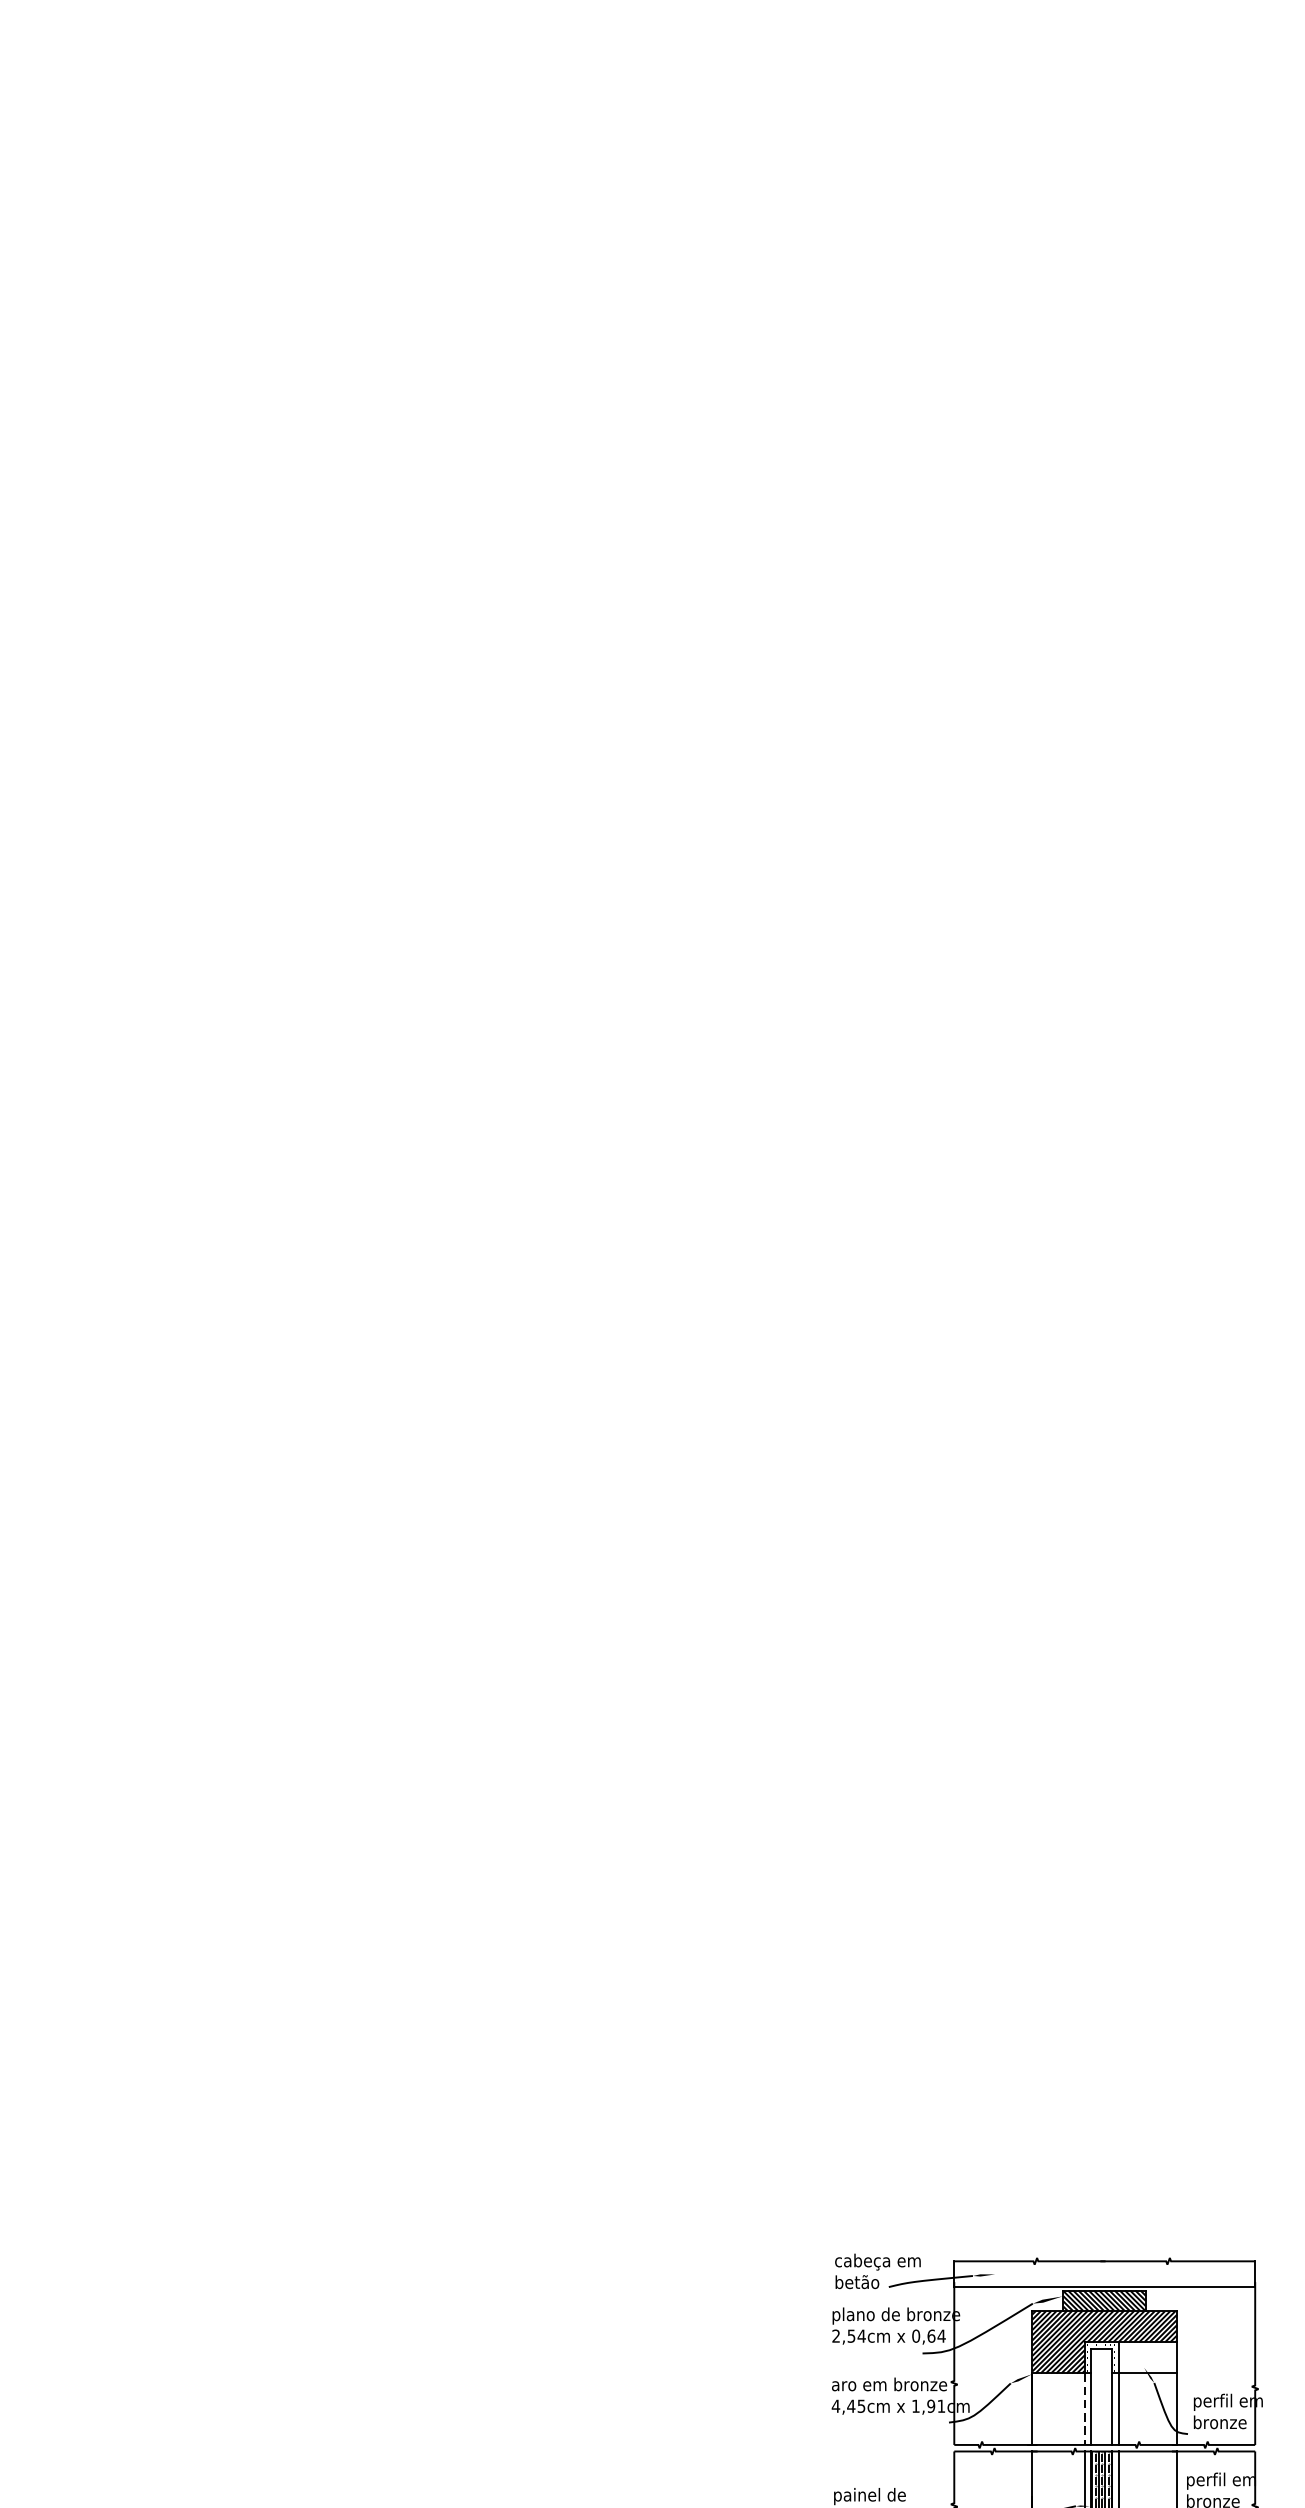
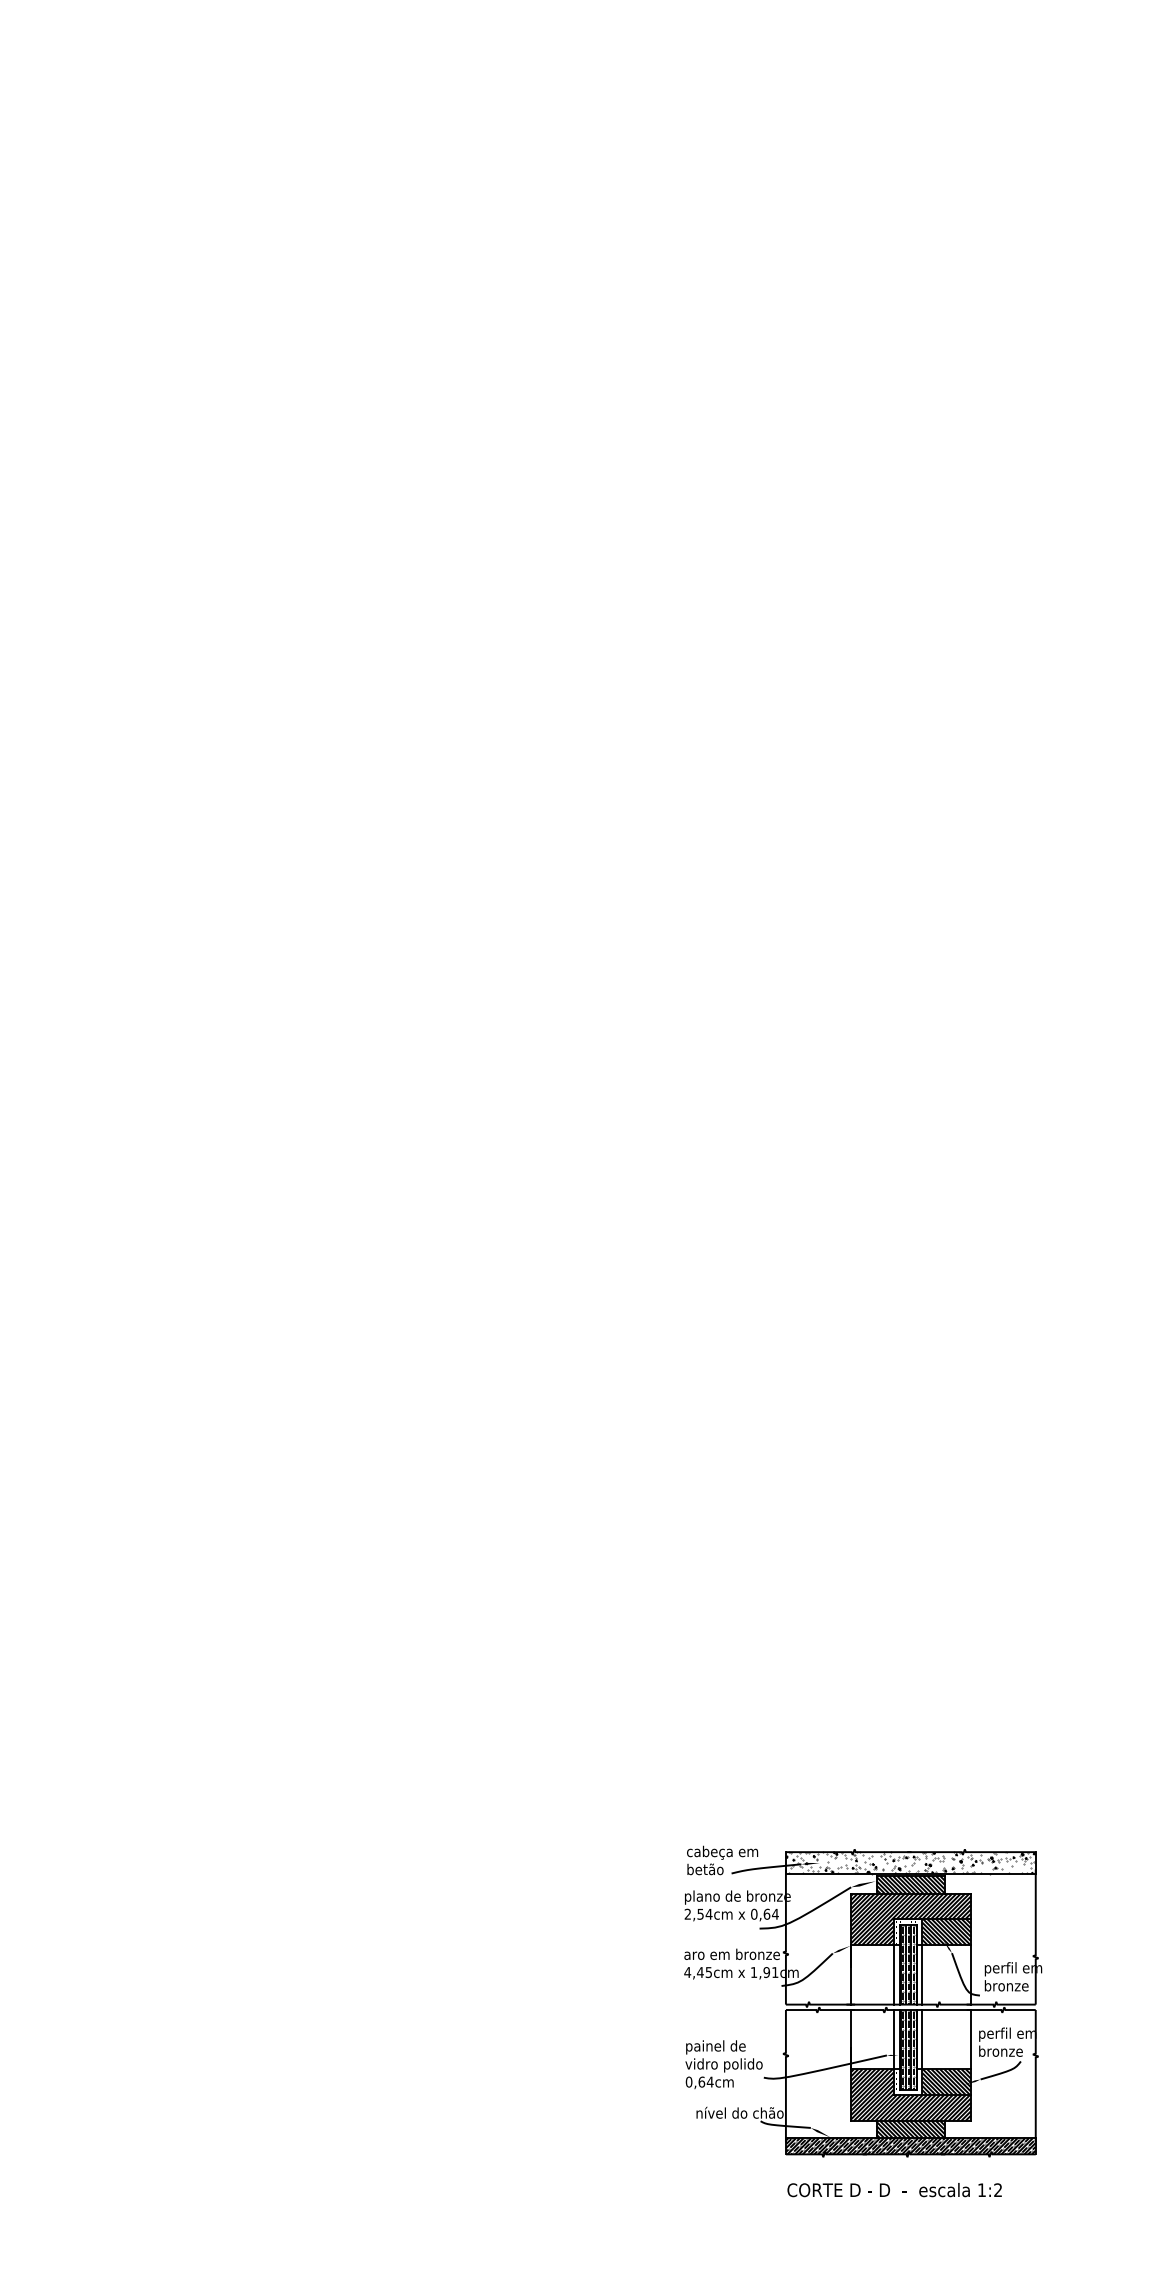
hatch: (1104, 2272) -> (910, 1861), added
hatch: (1147, 2358) -> (946, 1932), added
hatch: (1101, 2396) -> (908, 1964), added
line: (1085, 2408) -> (894, 1974), dashed -> solid

